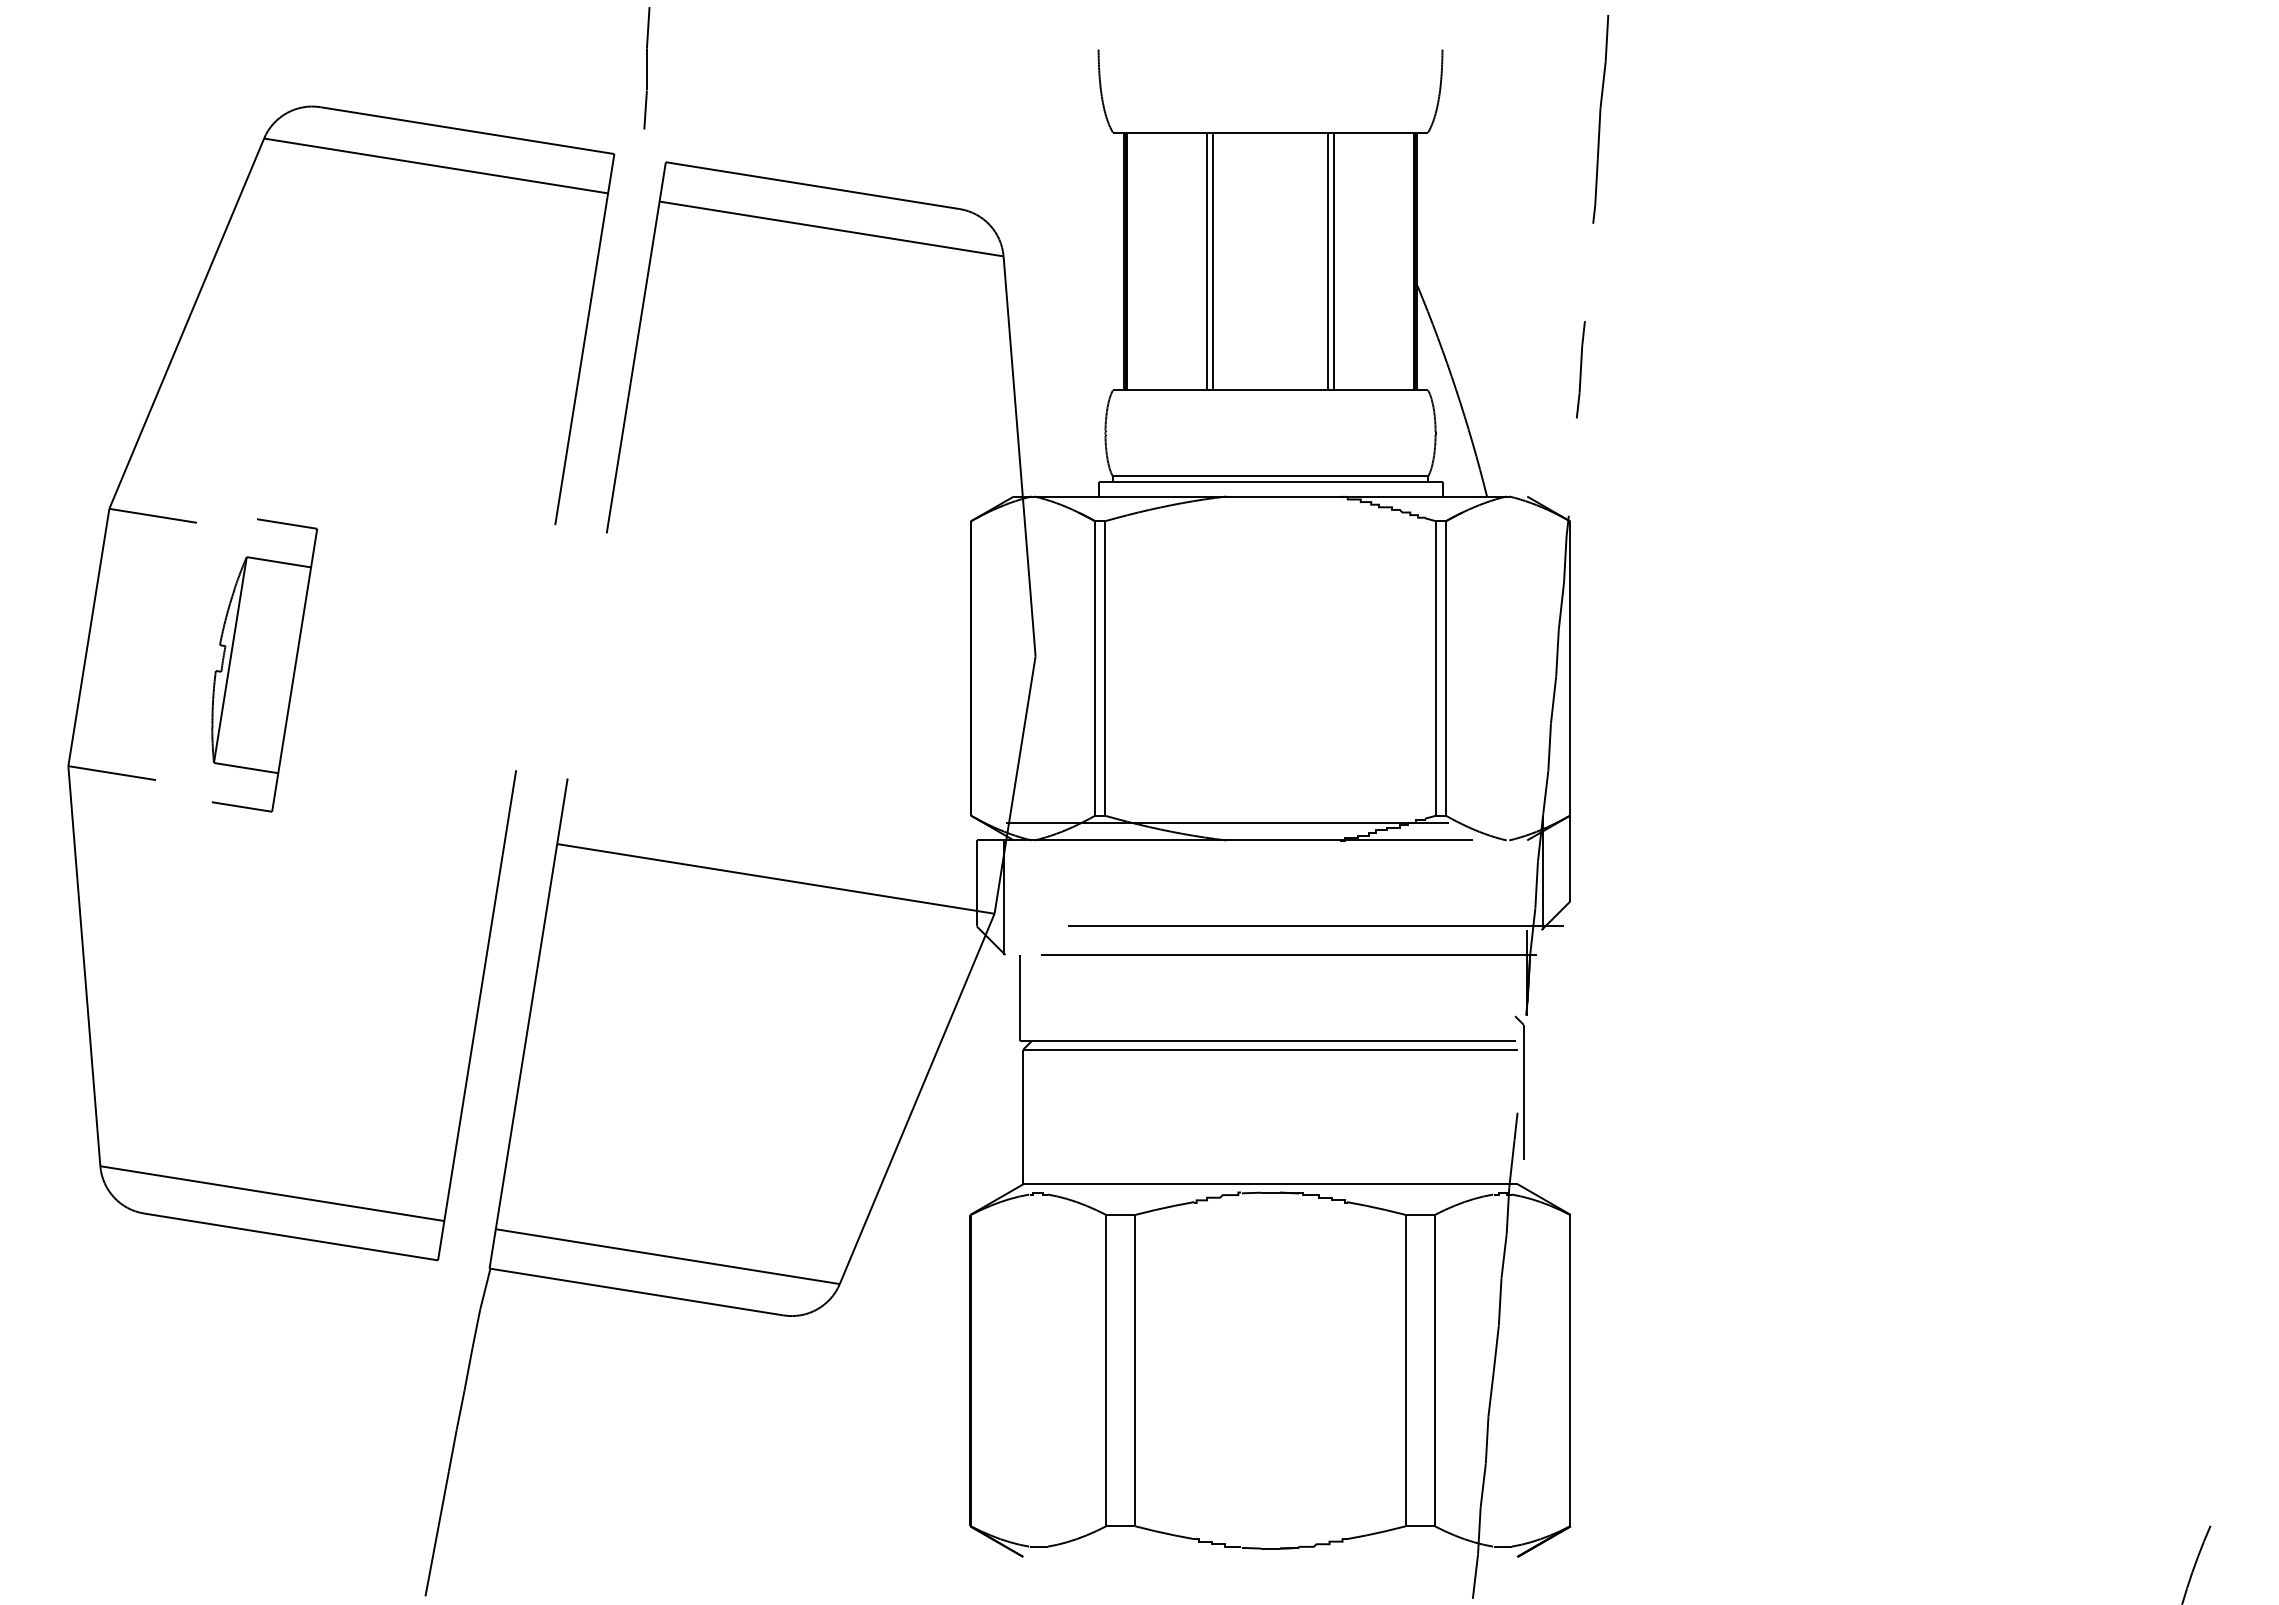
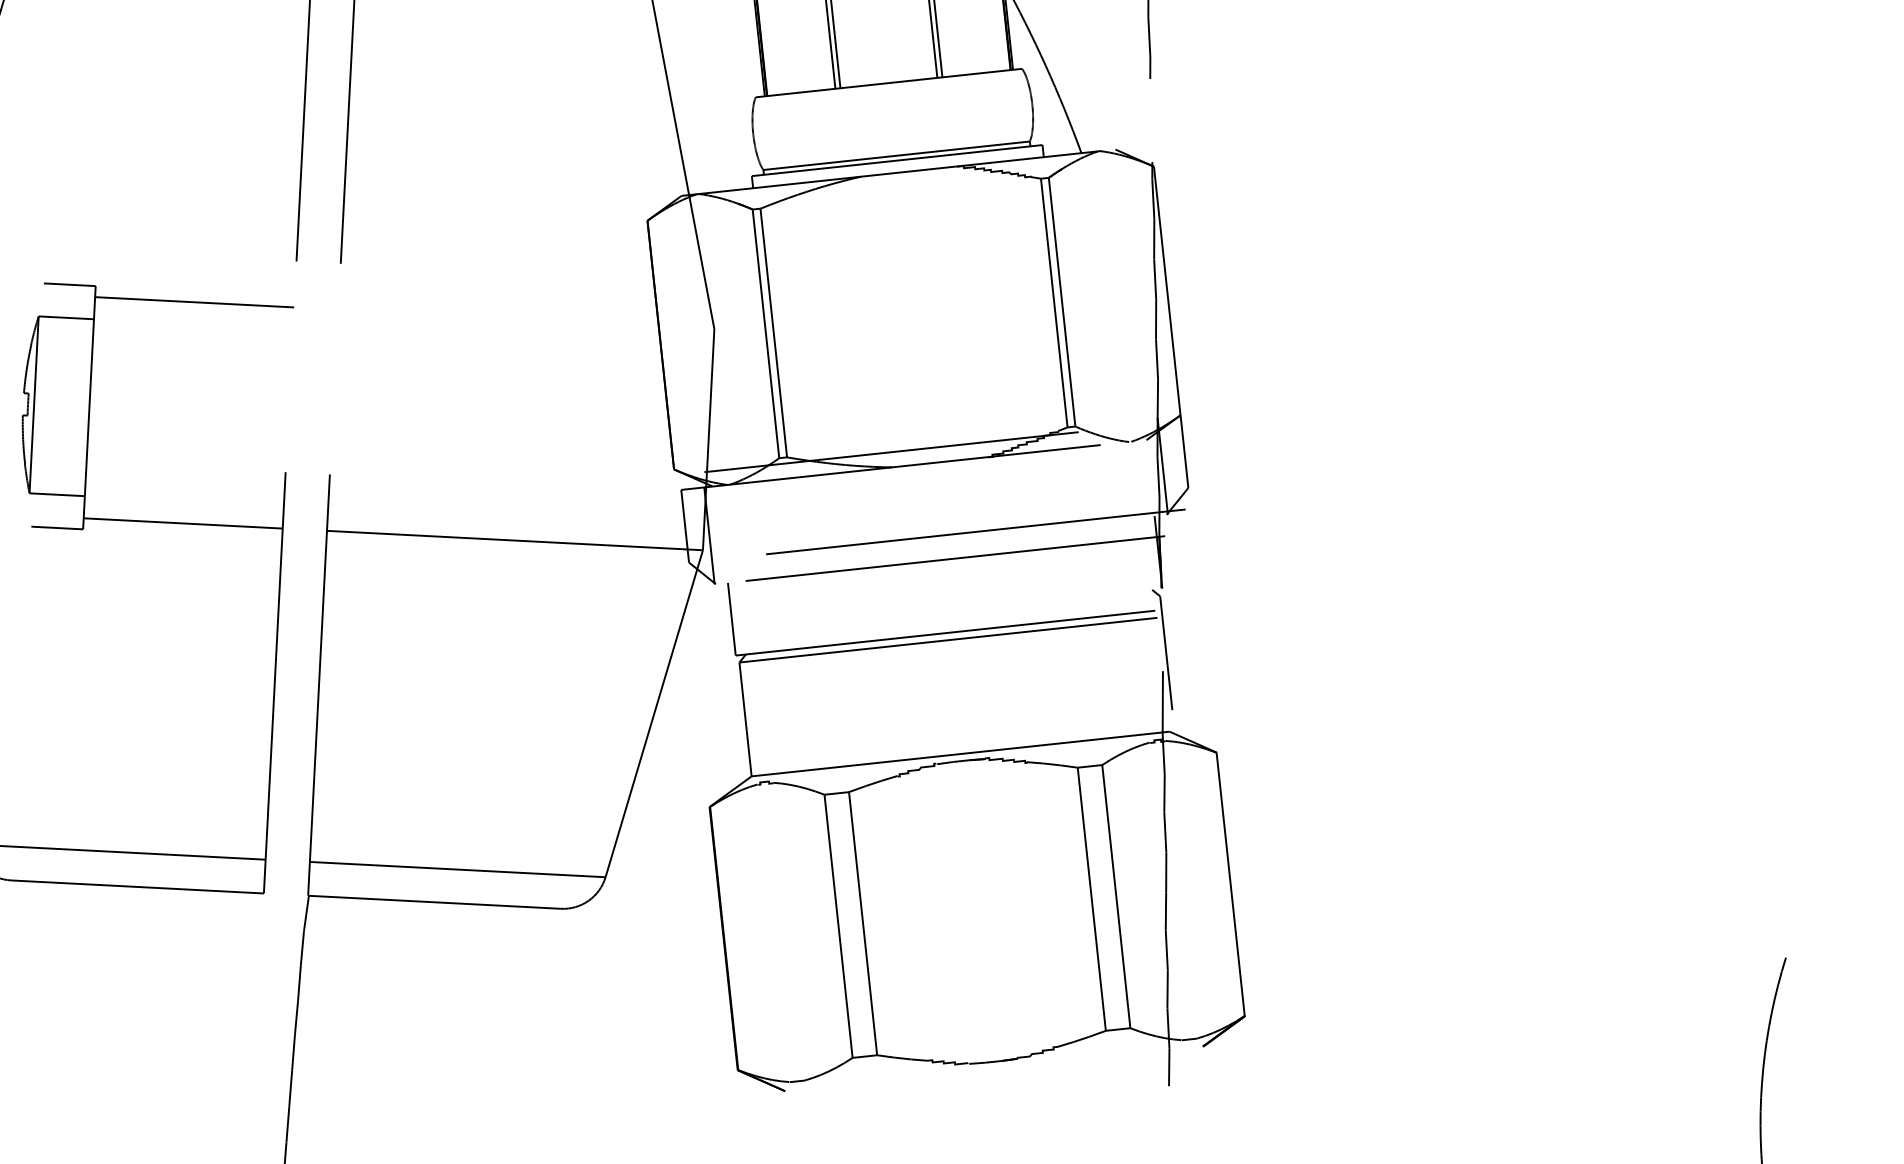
line: (430, 559) -> (194, 301), added
line: (389, 816) -> (182, 522), added

